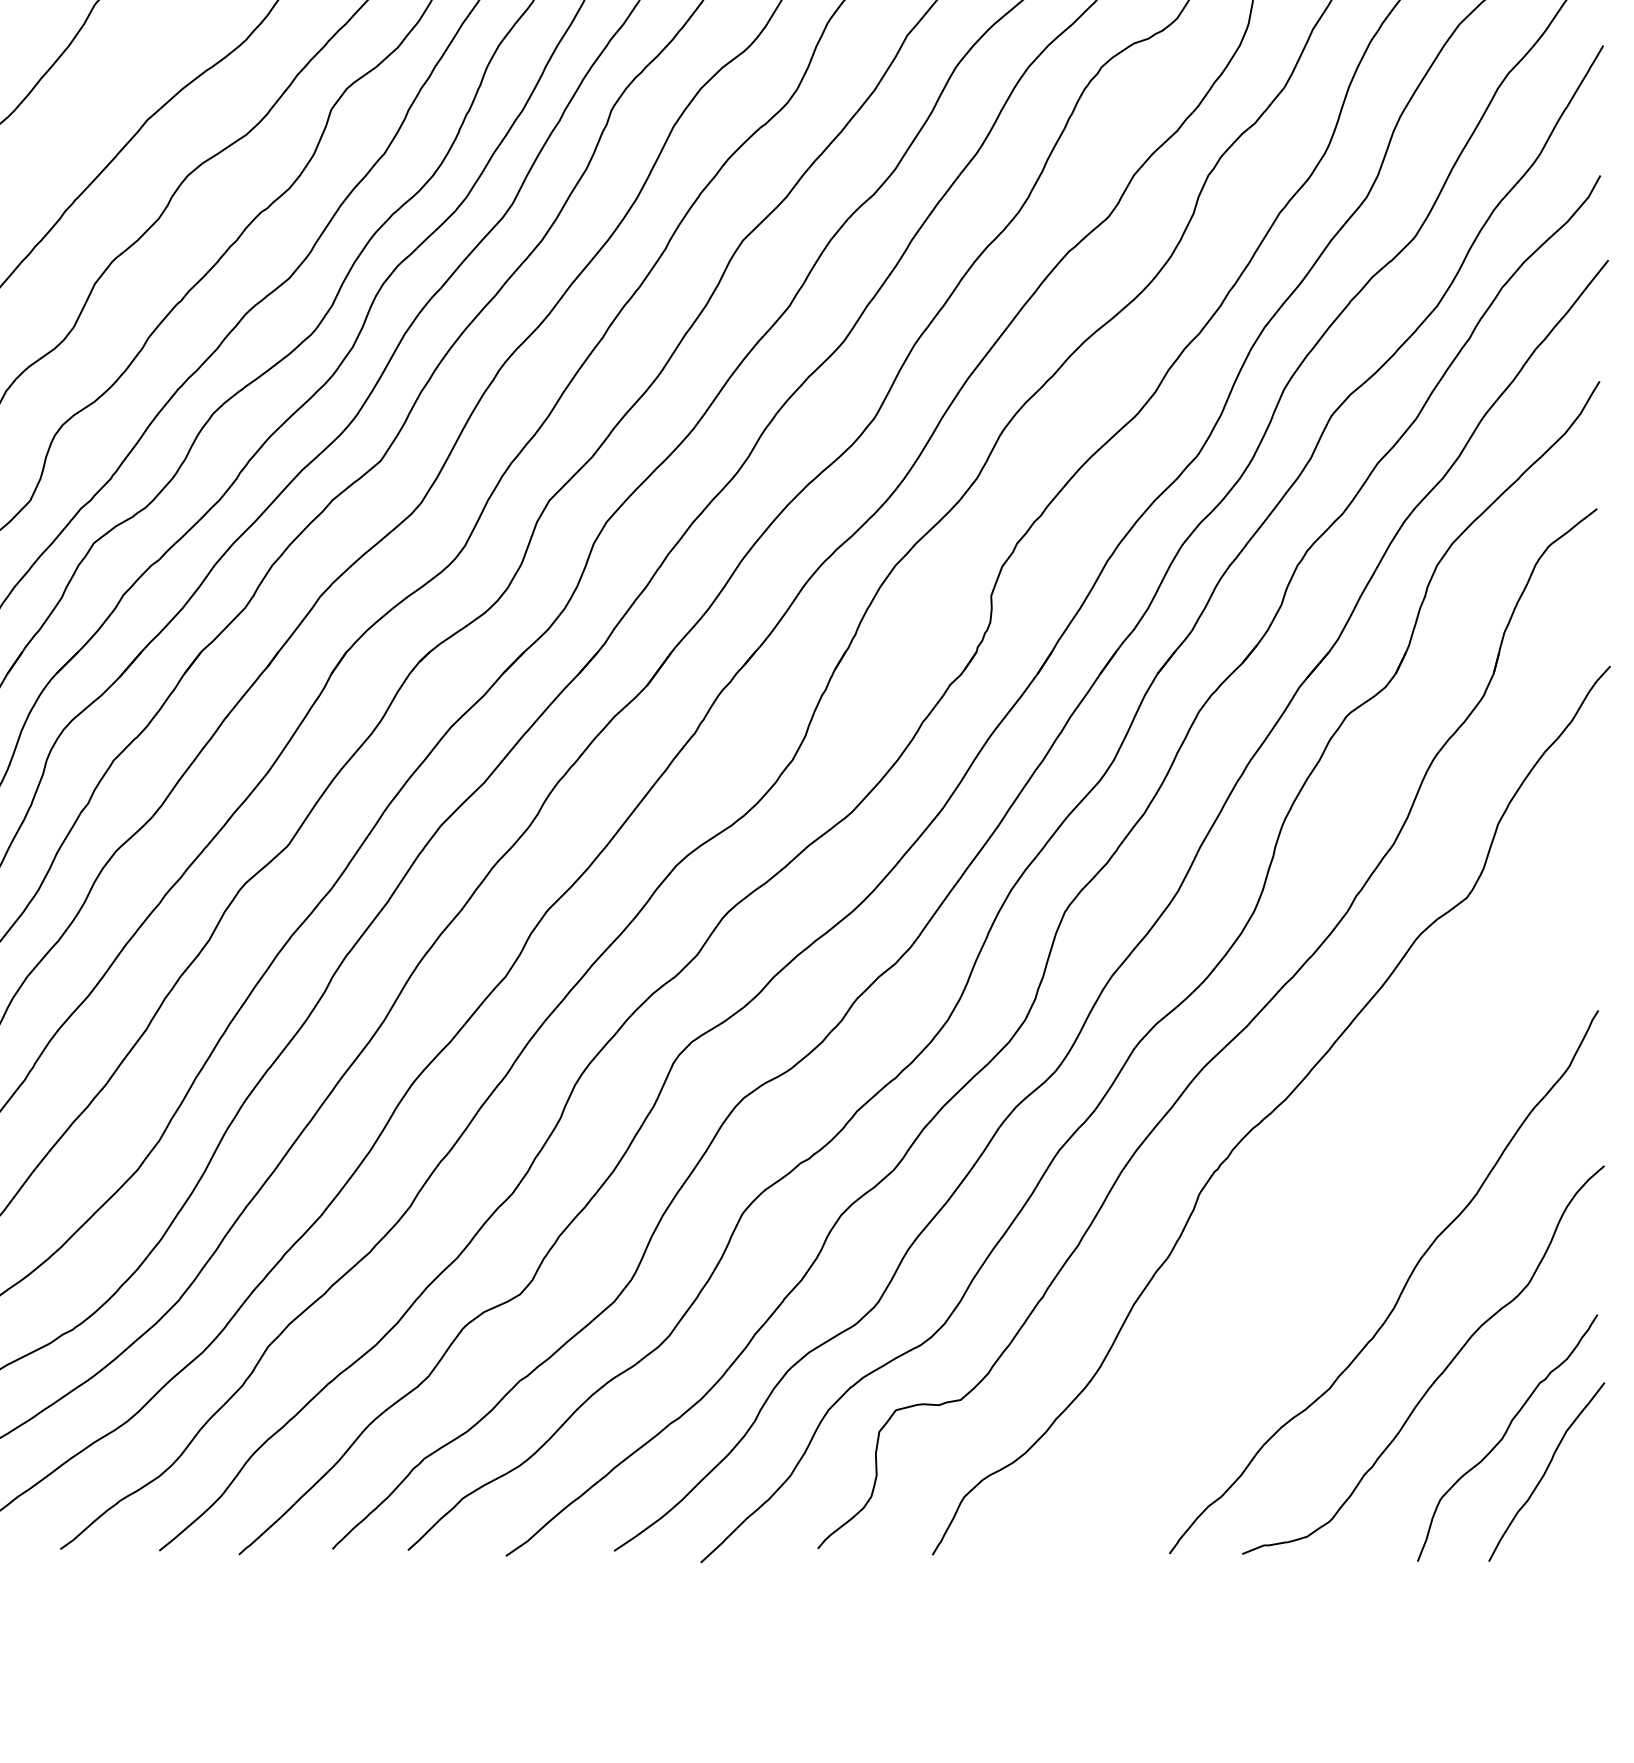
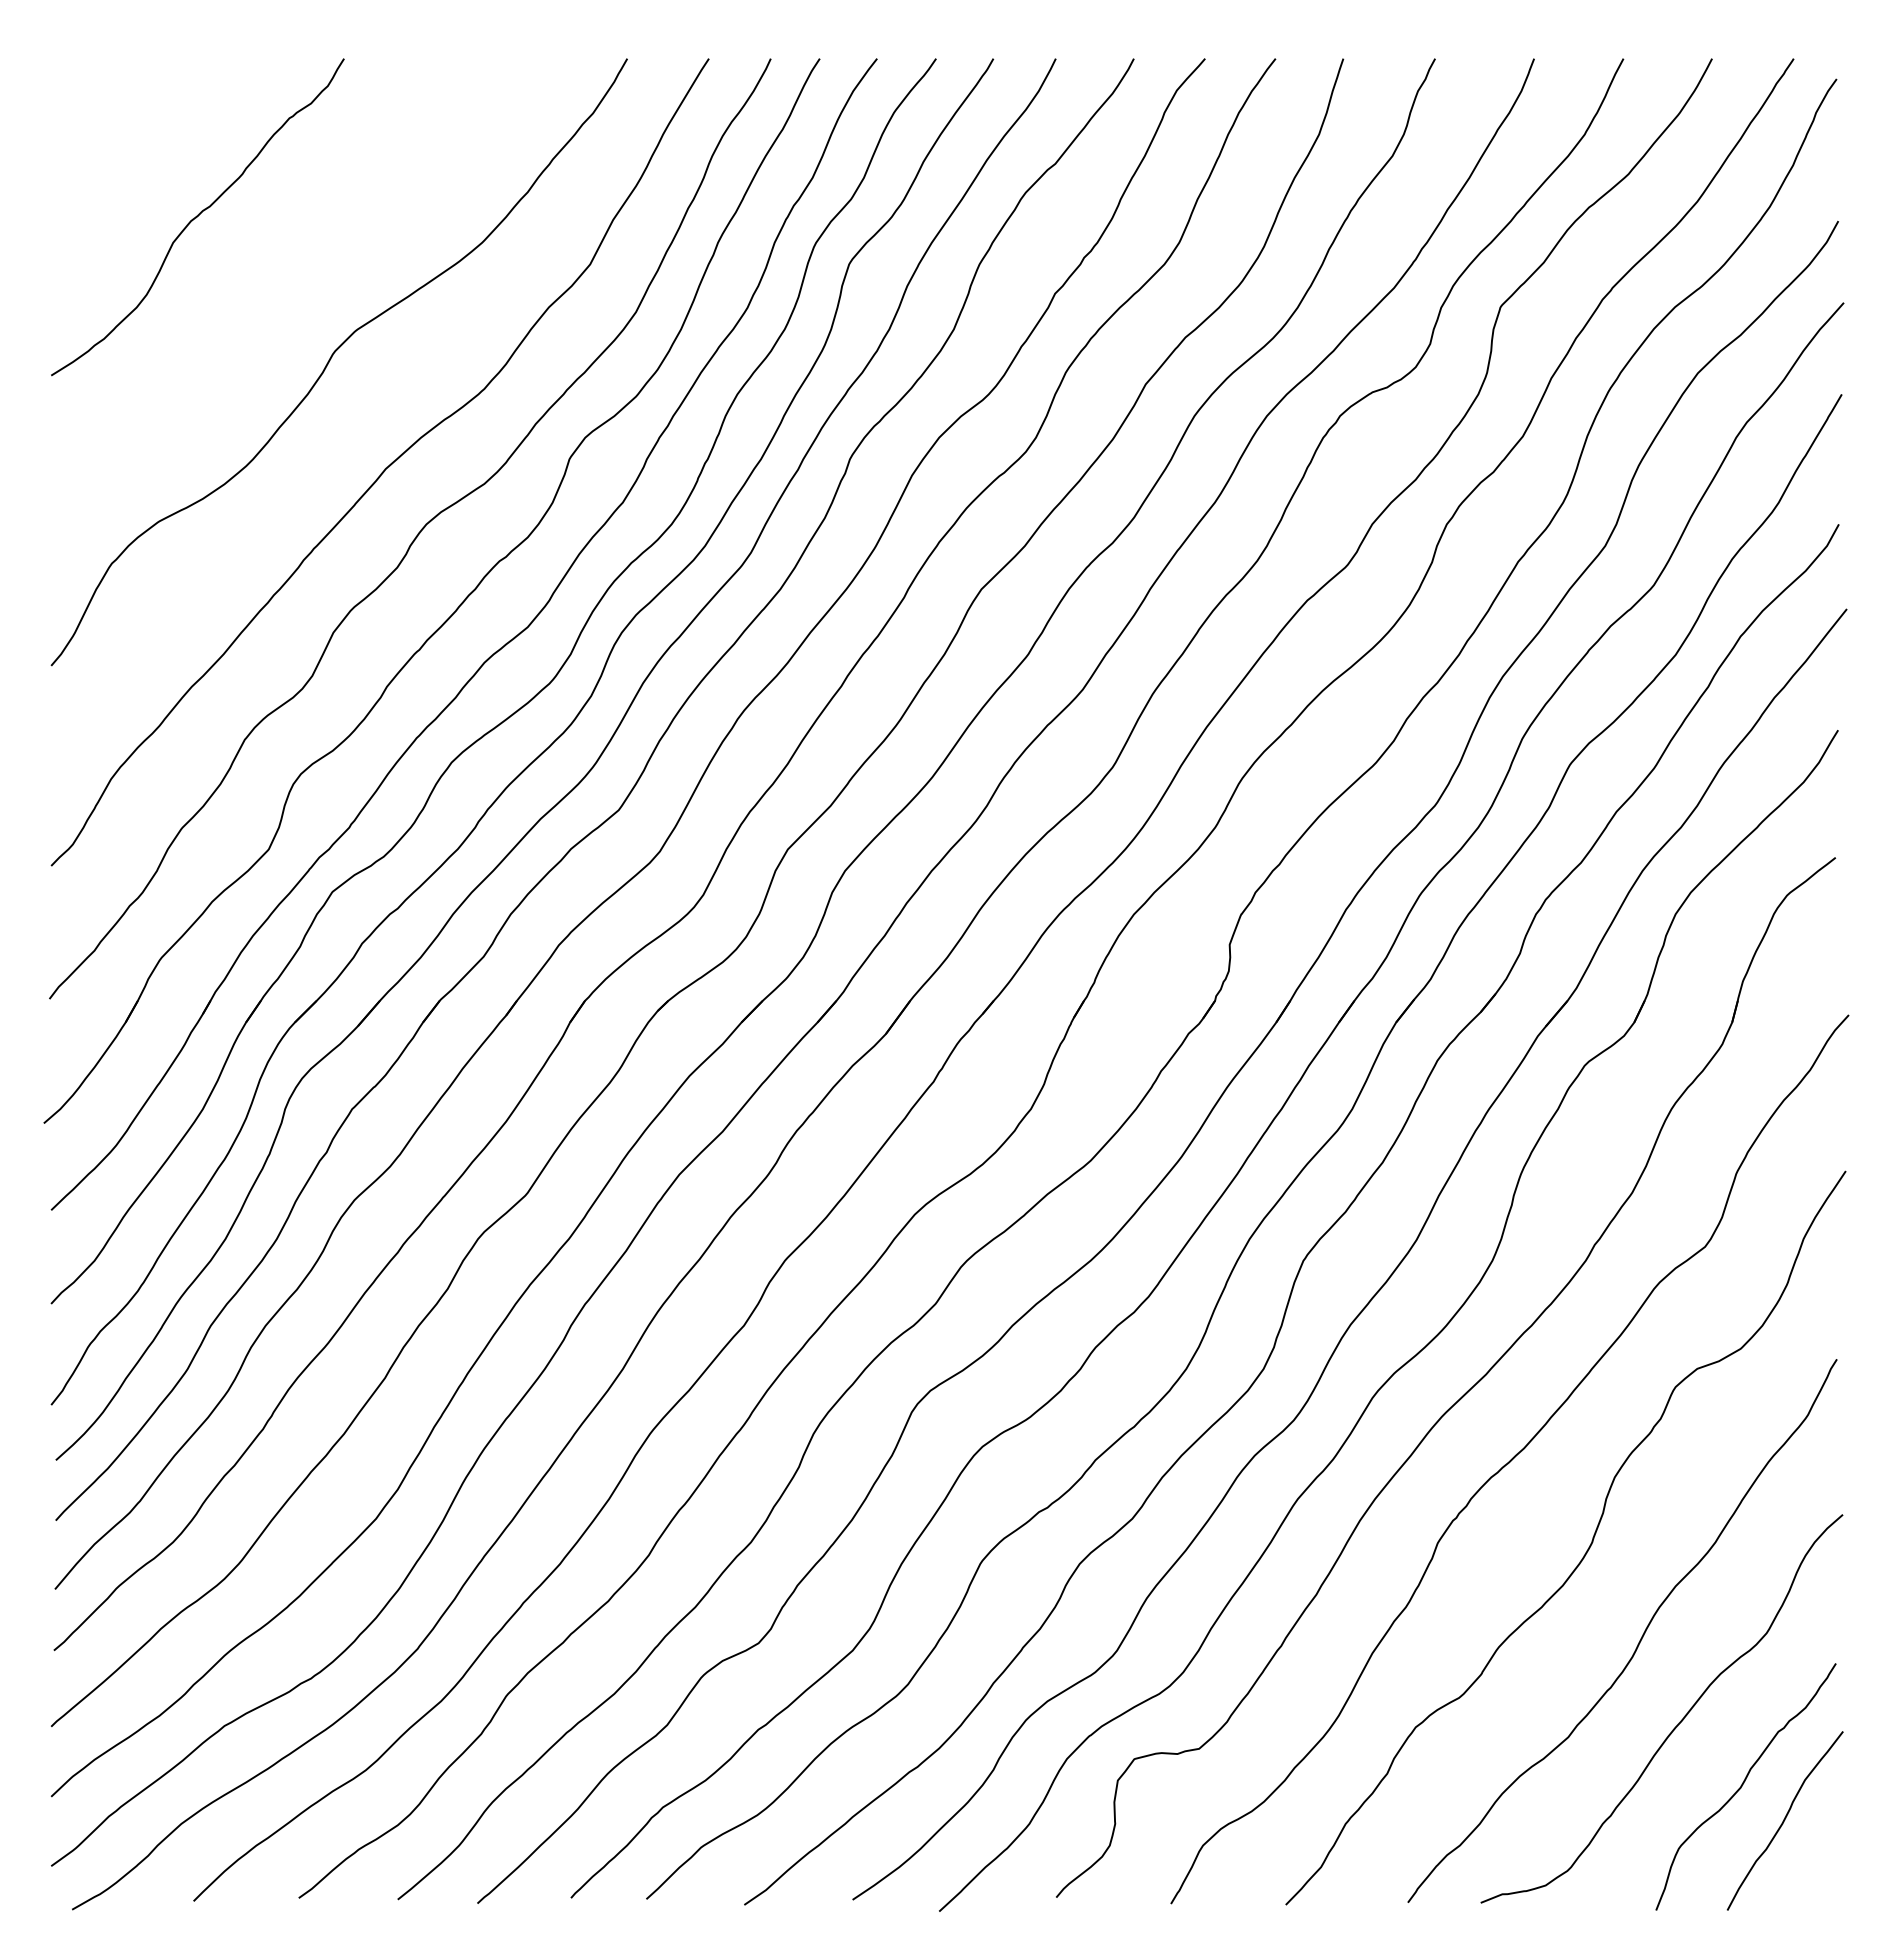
curve: (1349, 1199) -> (1587, 1548), added

